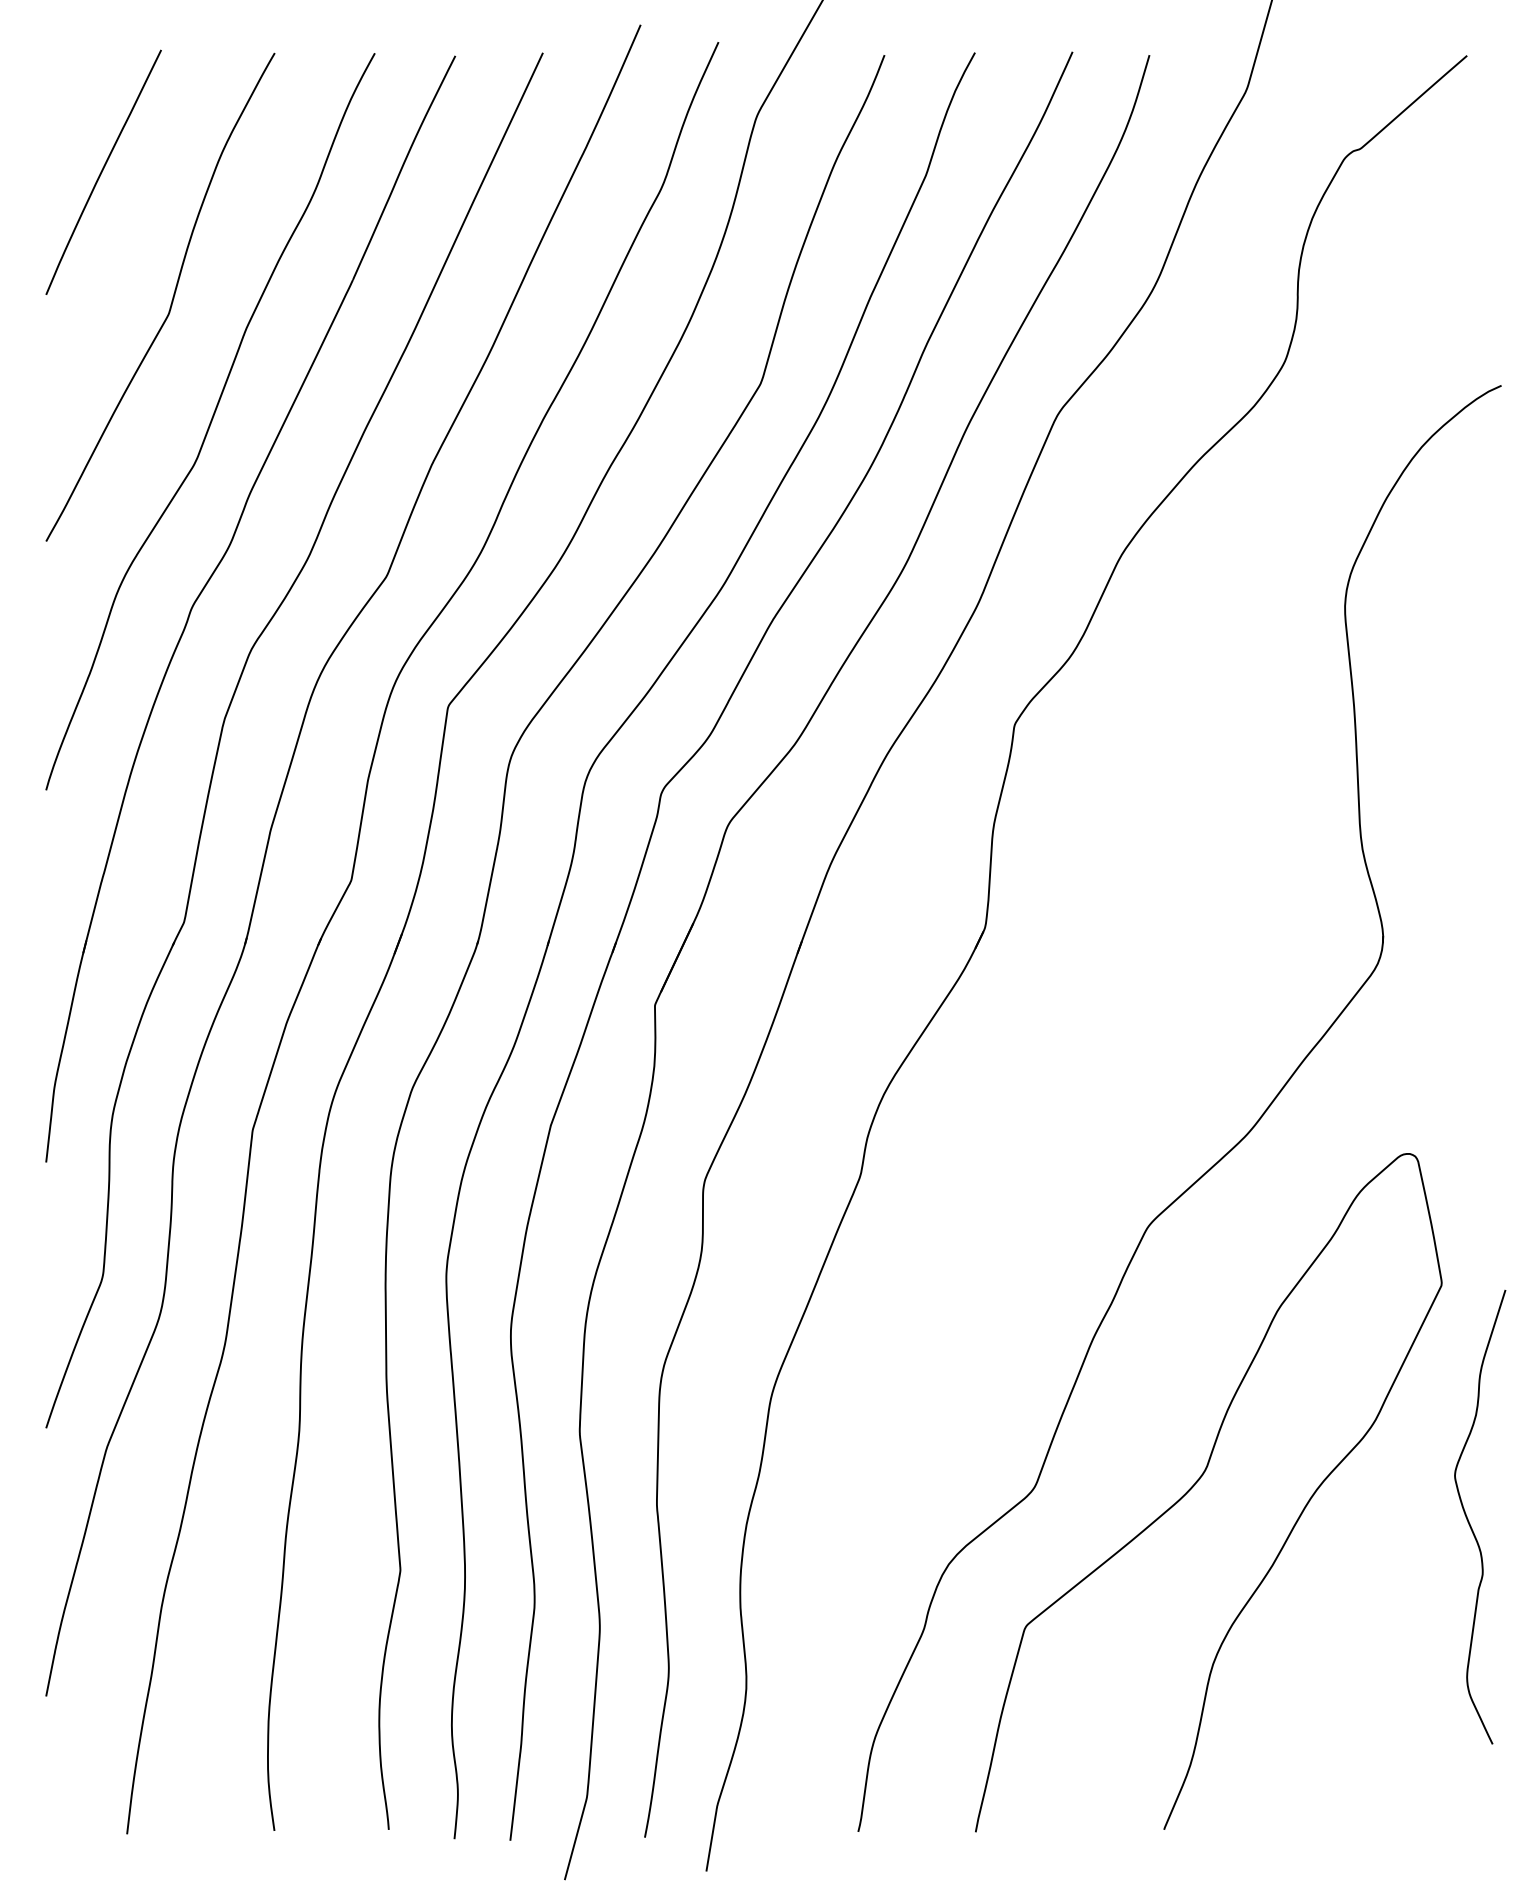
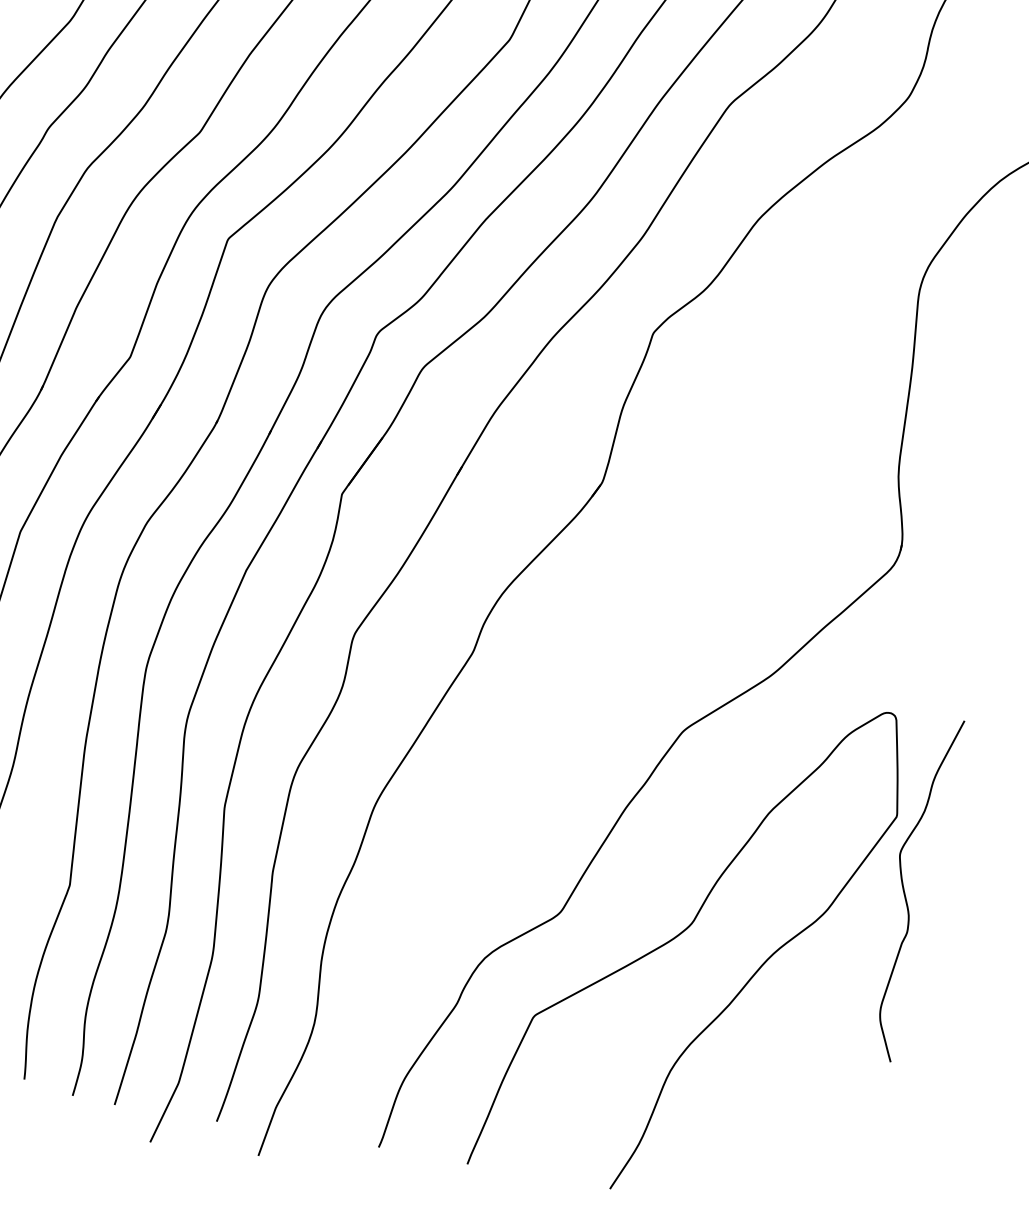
curve: (1469, 1521) -> (904, 890), moved

